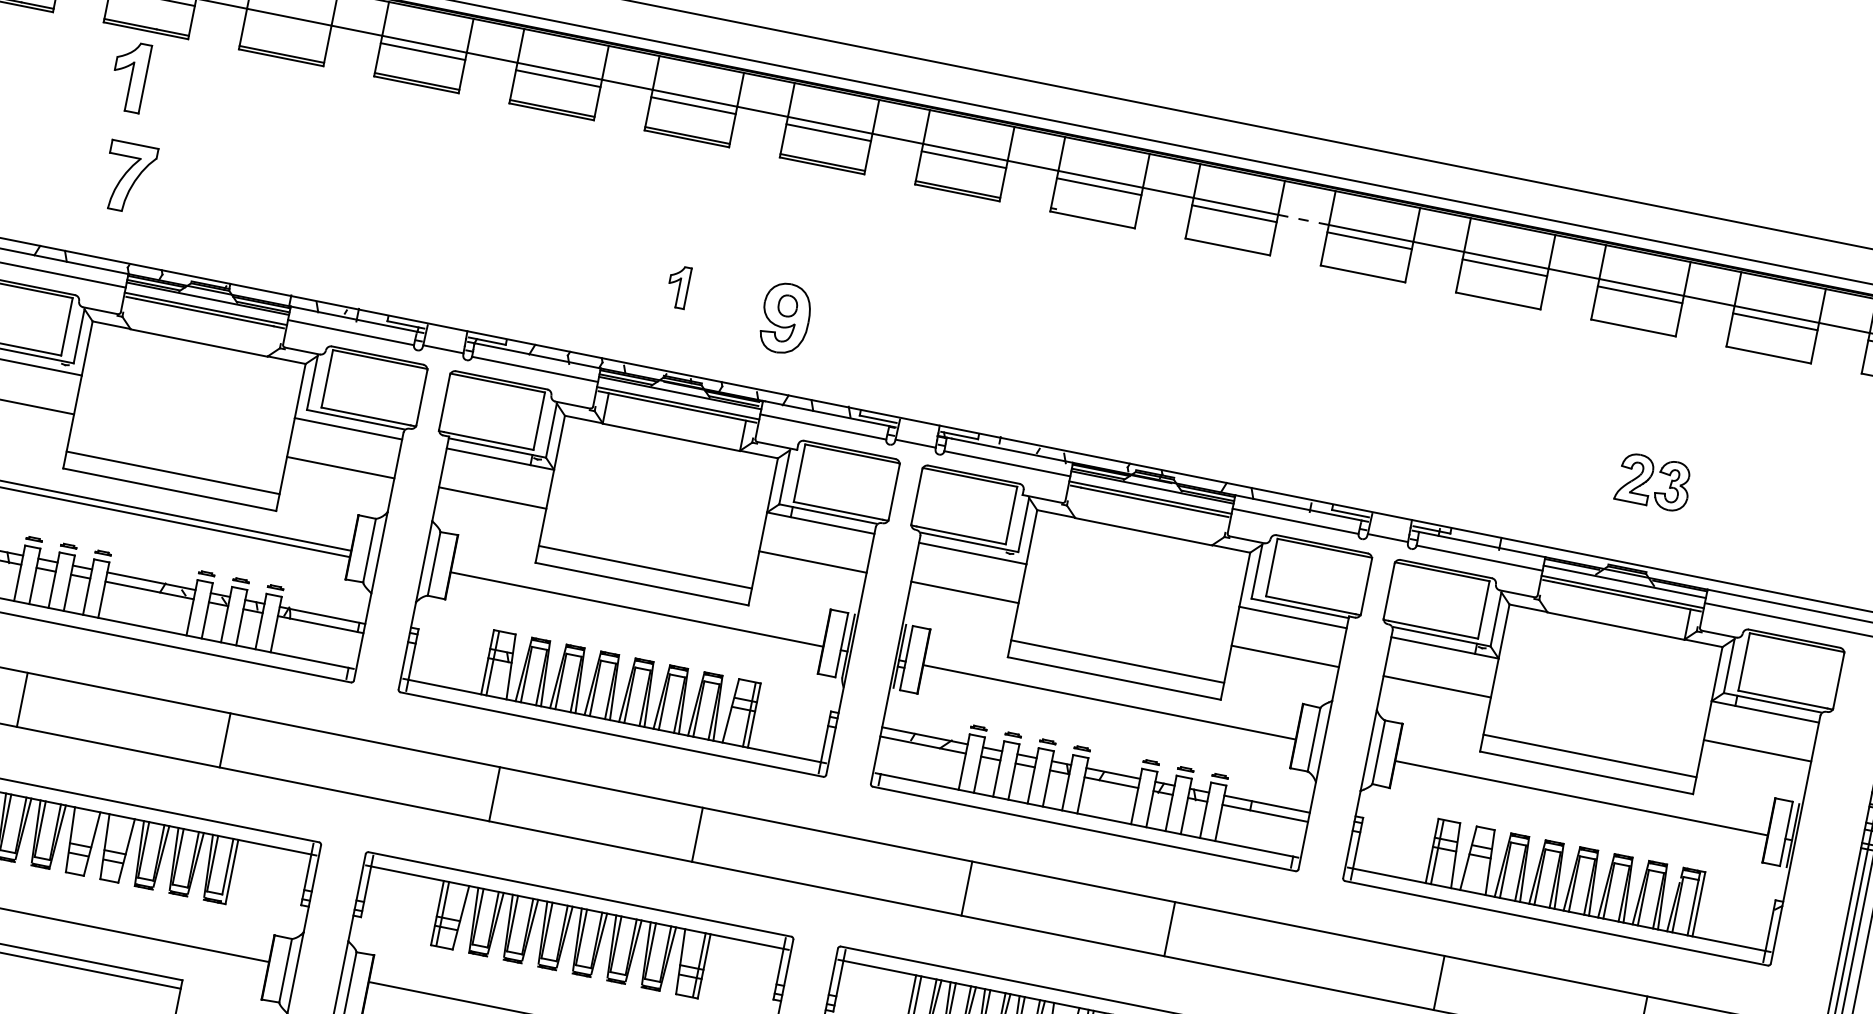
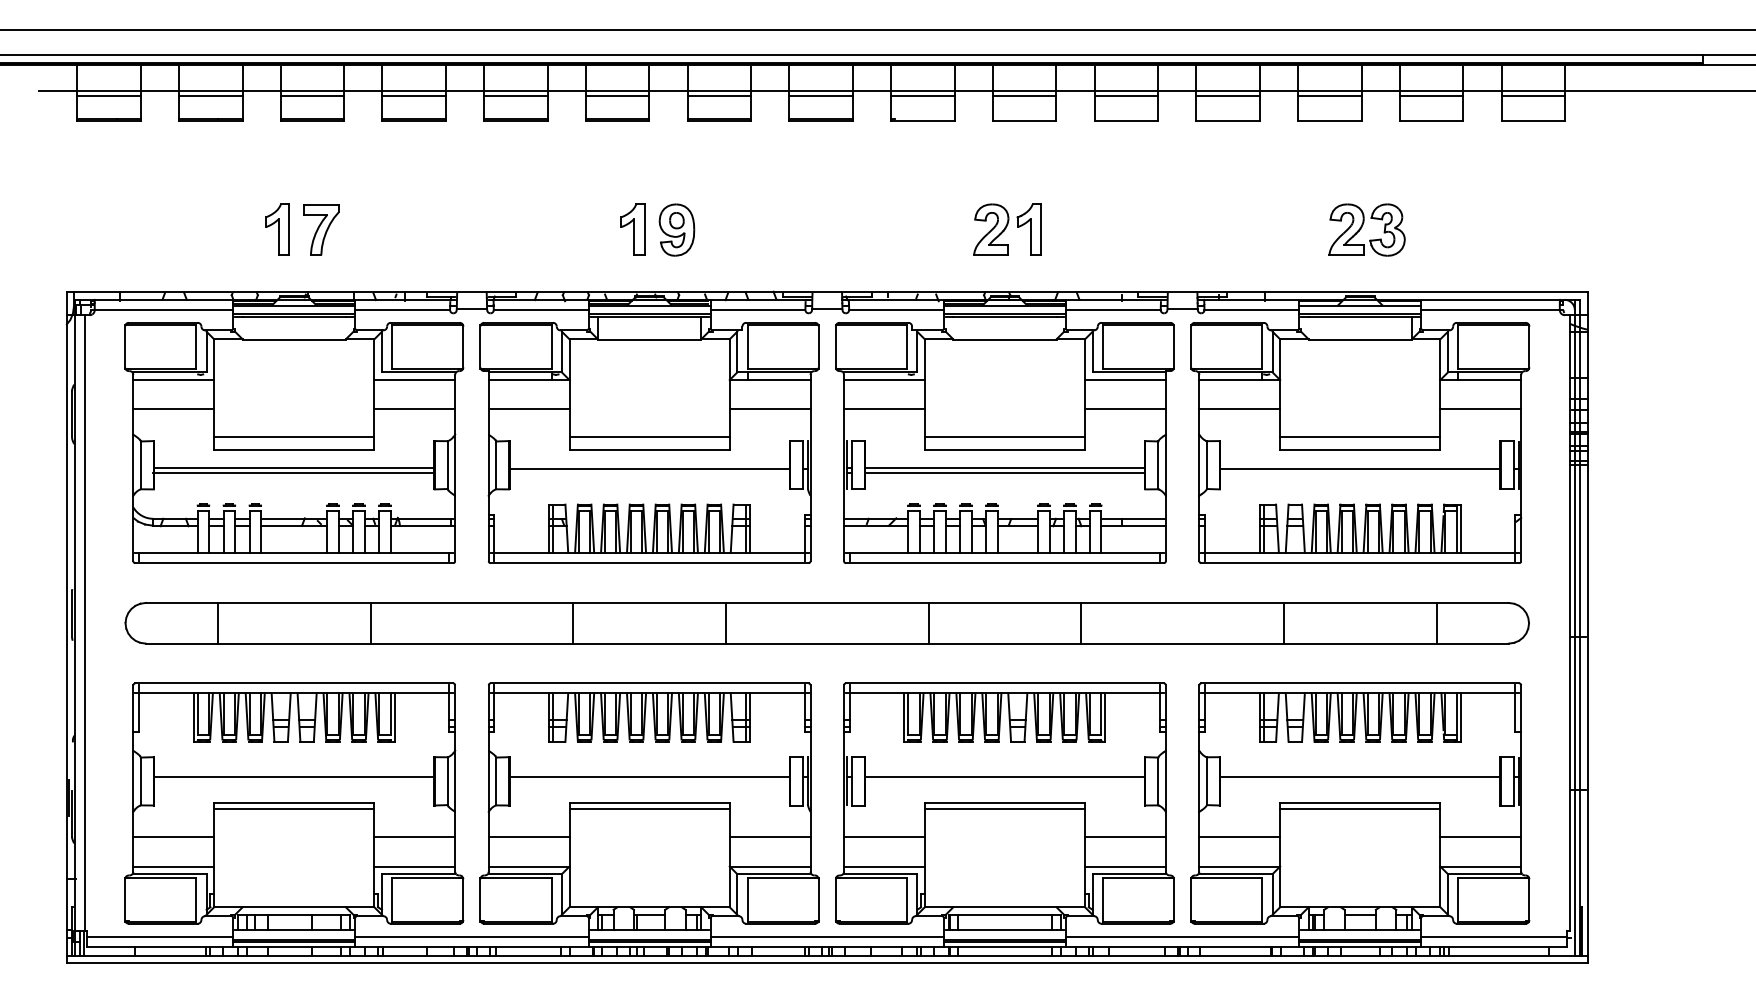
line: (287, 24) -> (312, 96), added
part: (129, 76) -> (277, 229), moved
part: (128, 176) -> (321, 229), moved
line: (1303, 219) -> (1075, 90), dashed -> solid
part: (677, 286) -> (632, 229), size x1.67
part: (784, 317) -> (676, 229), moved
part: (1176, 386) -> (1007, 229), added
part: (1653, 481) -> (1366, 229), size x1.43
line: (1107, 708) -> (1004, 472), added

